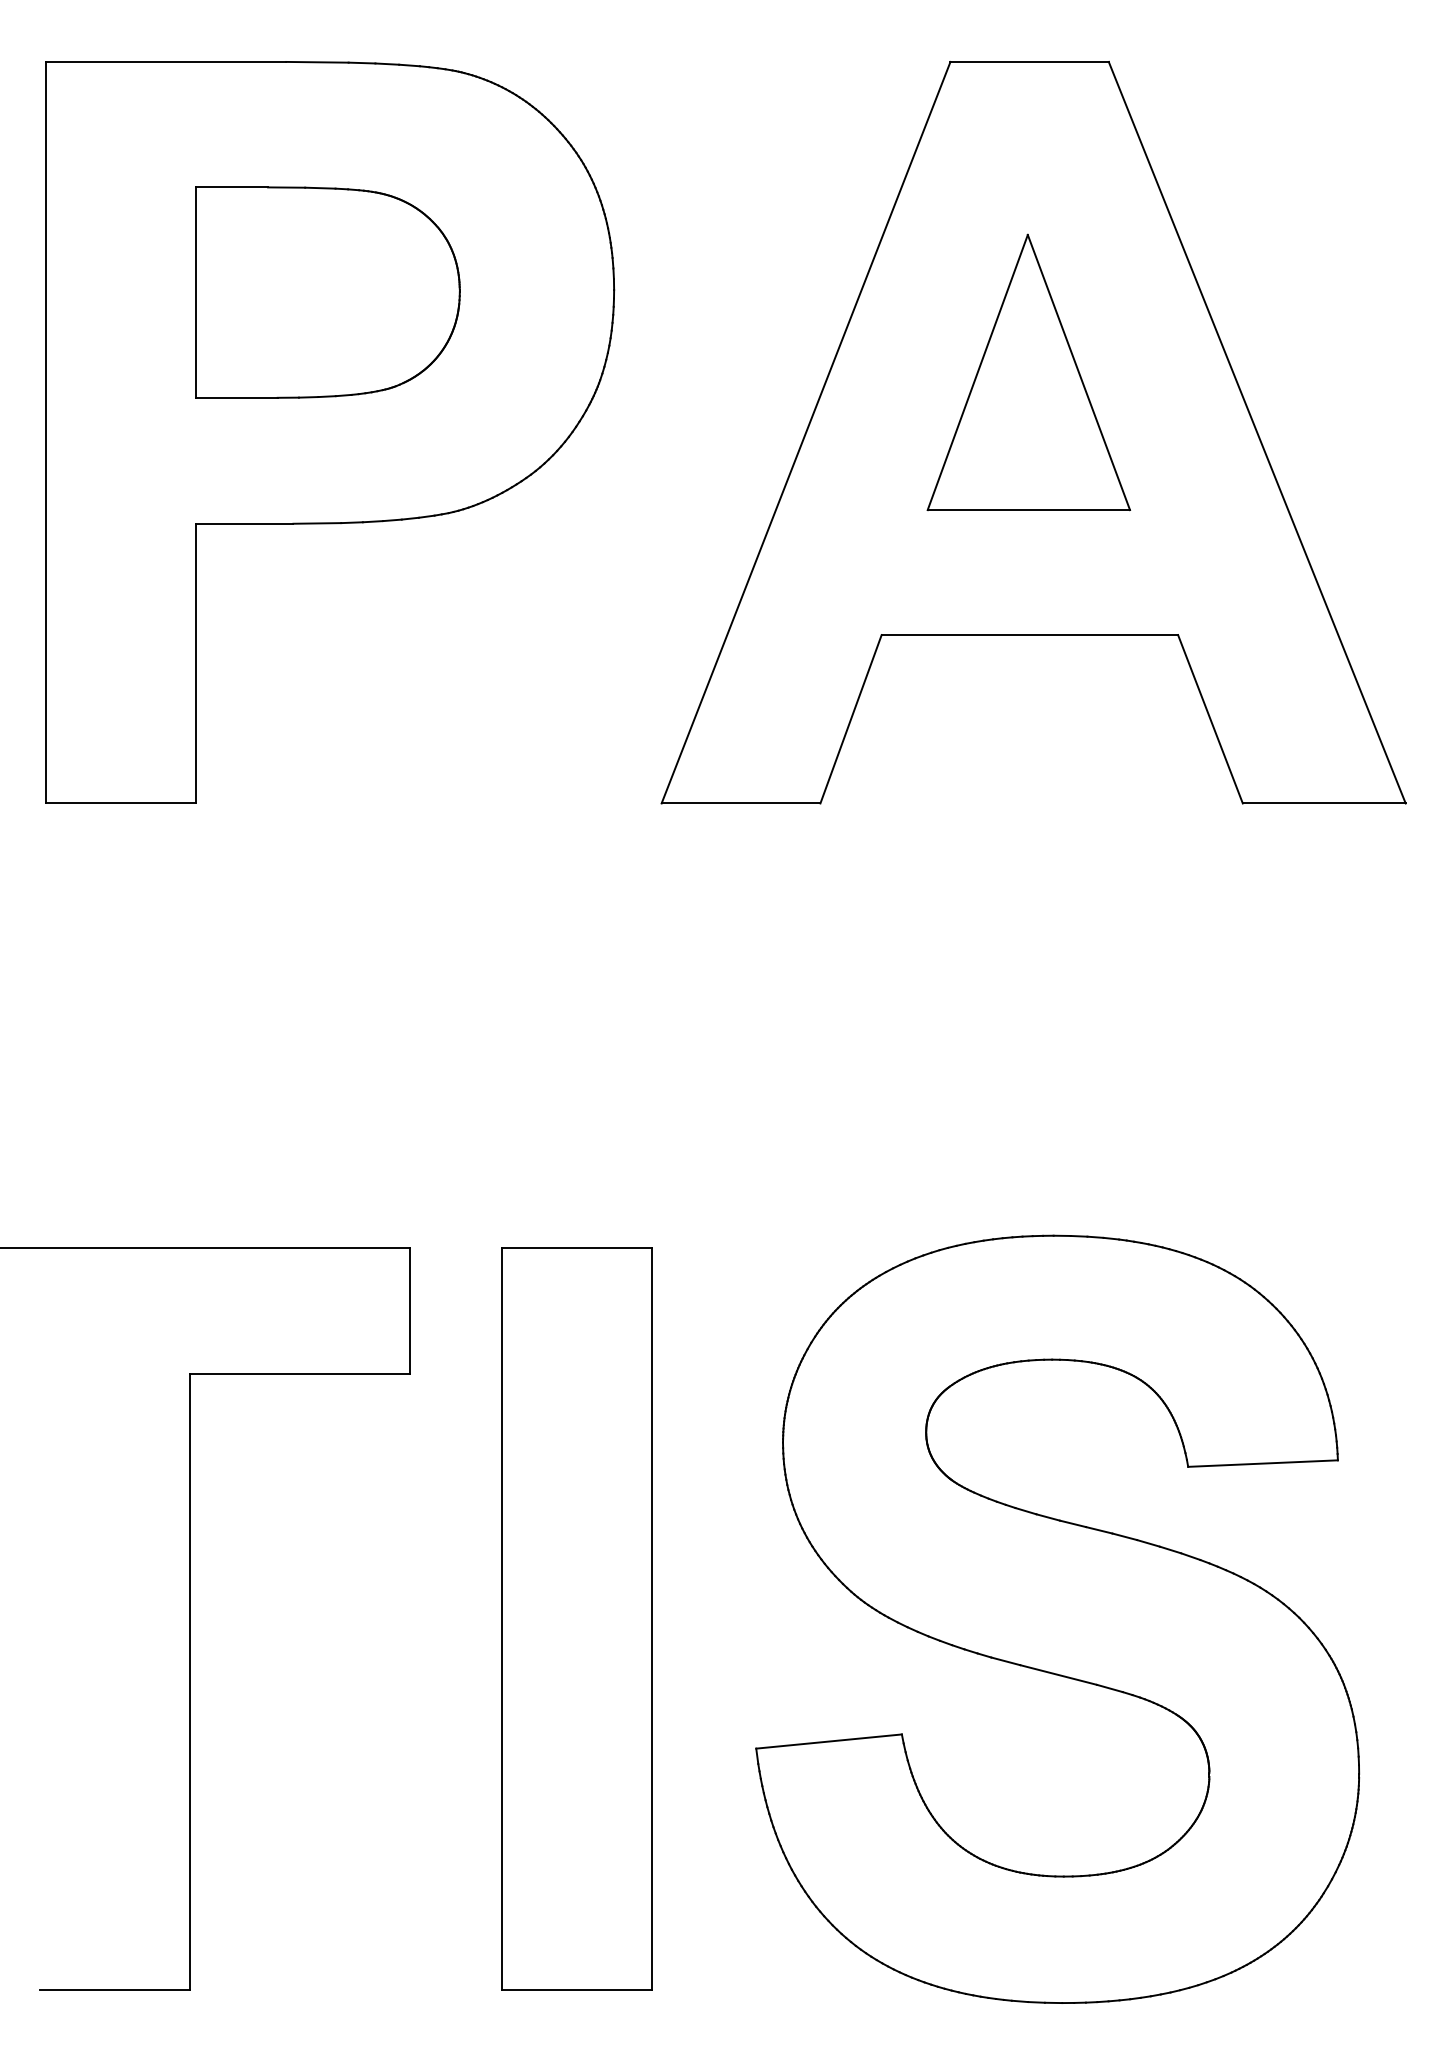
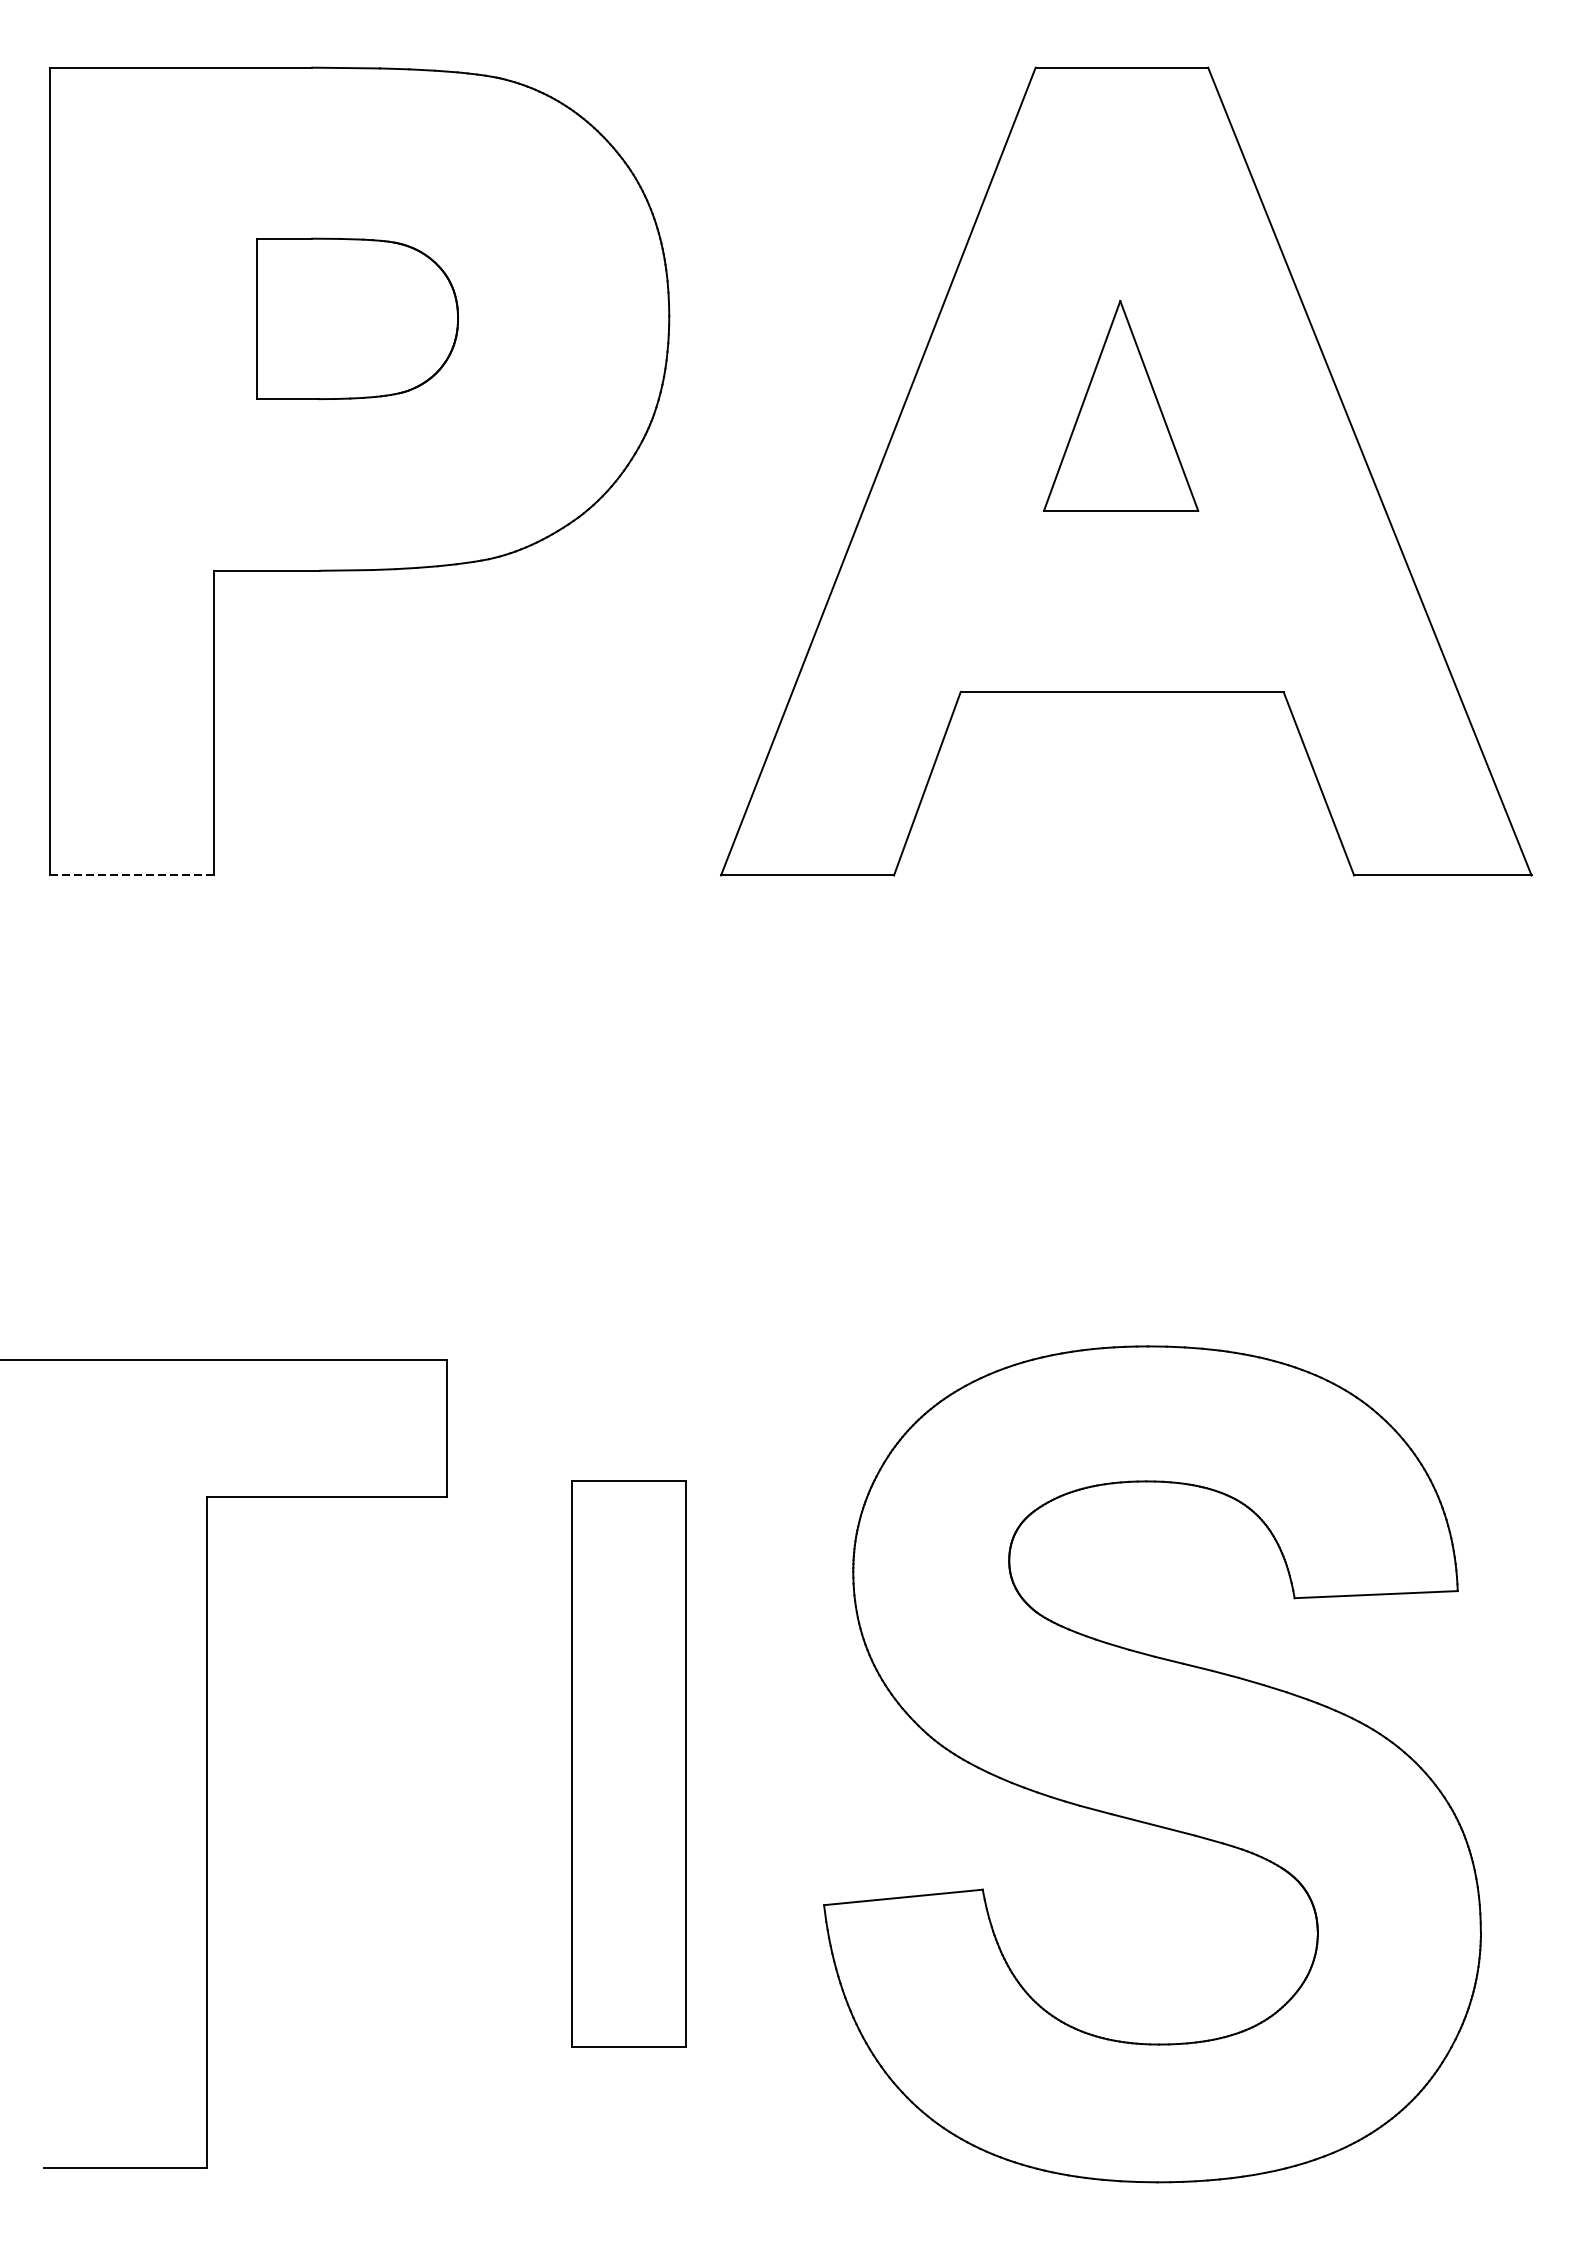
part: (327, 292) -> (357, 318), size x0.7
part: (1028, 372) -> (1120, 405), size x0.7
line: (120, 803) -> (131, 875), solid -> dashed
part: (576, 1618) -> (628, 1763), size x0.7

